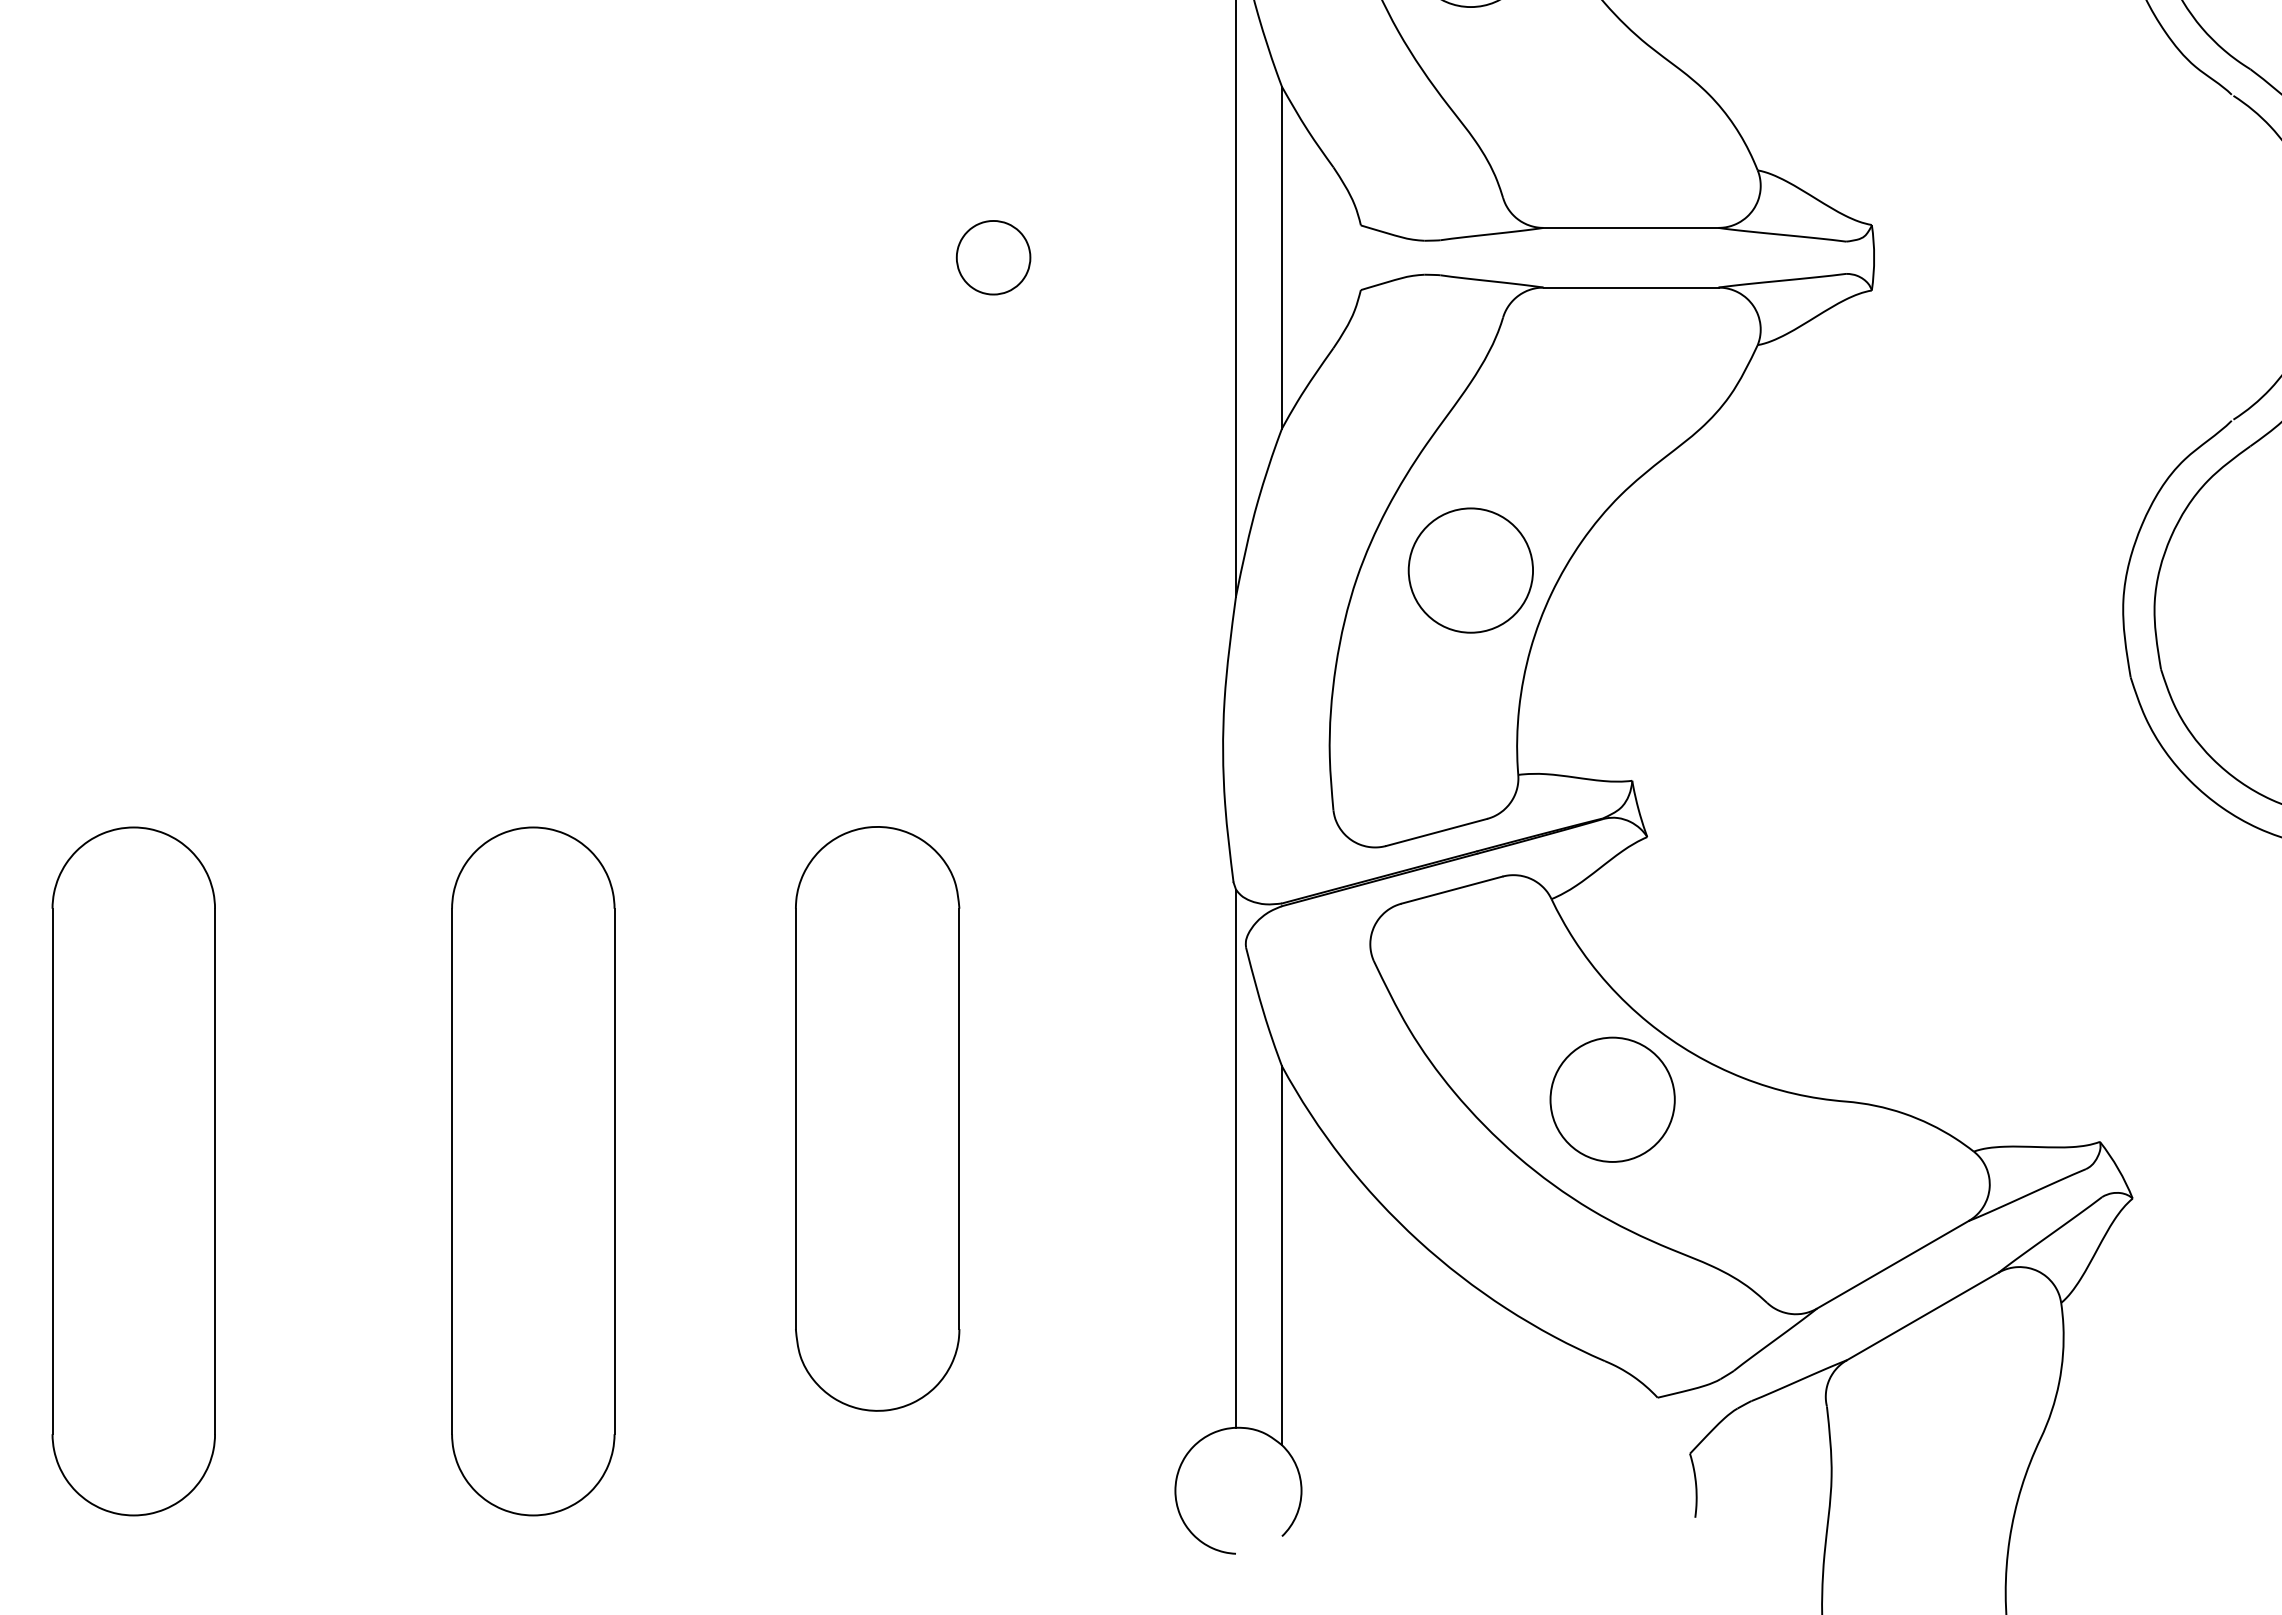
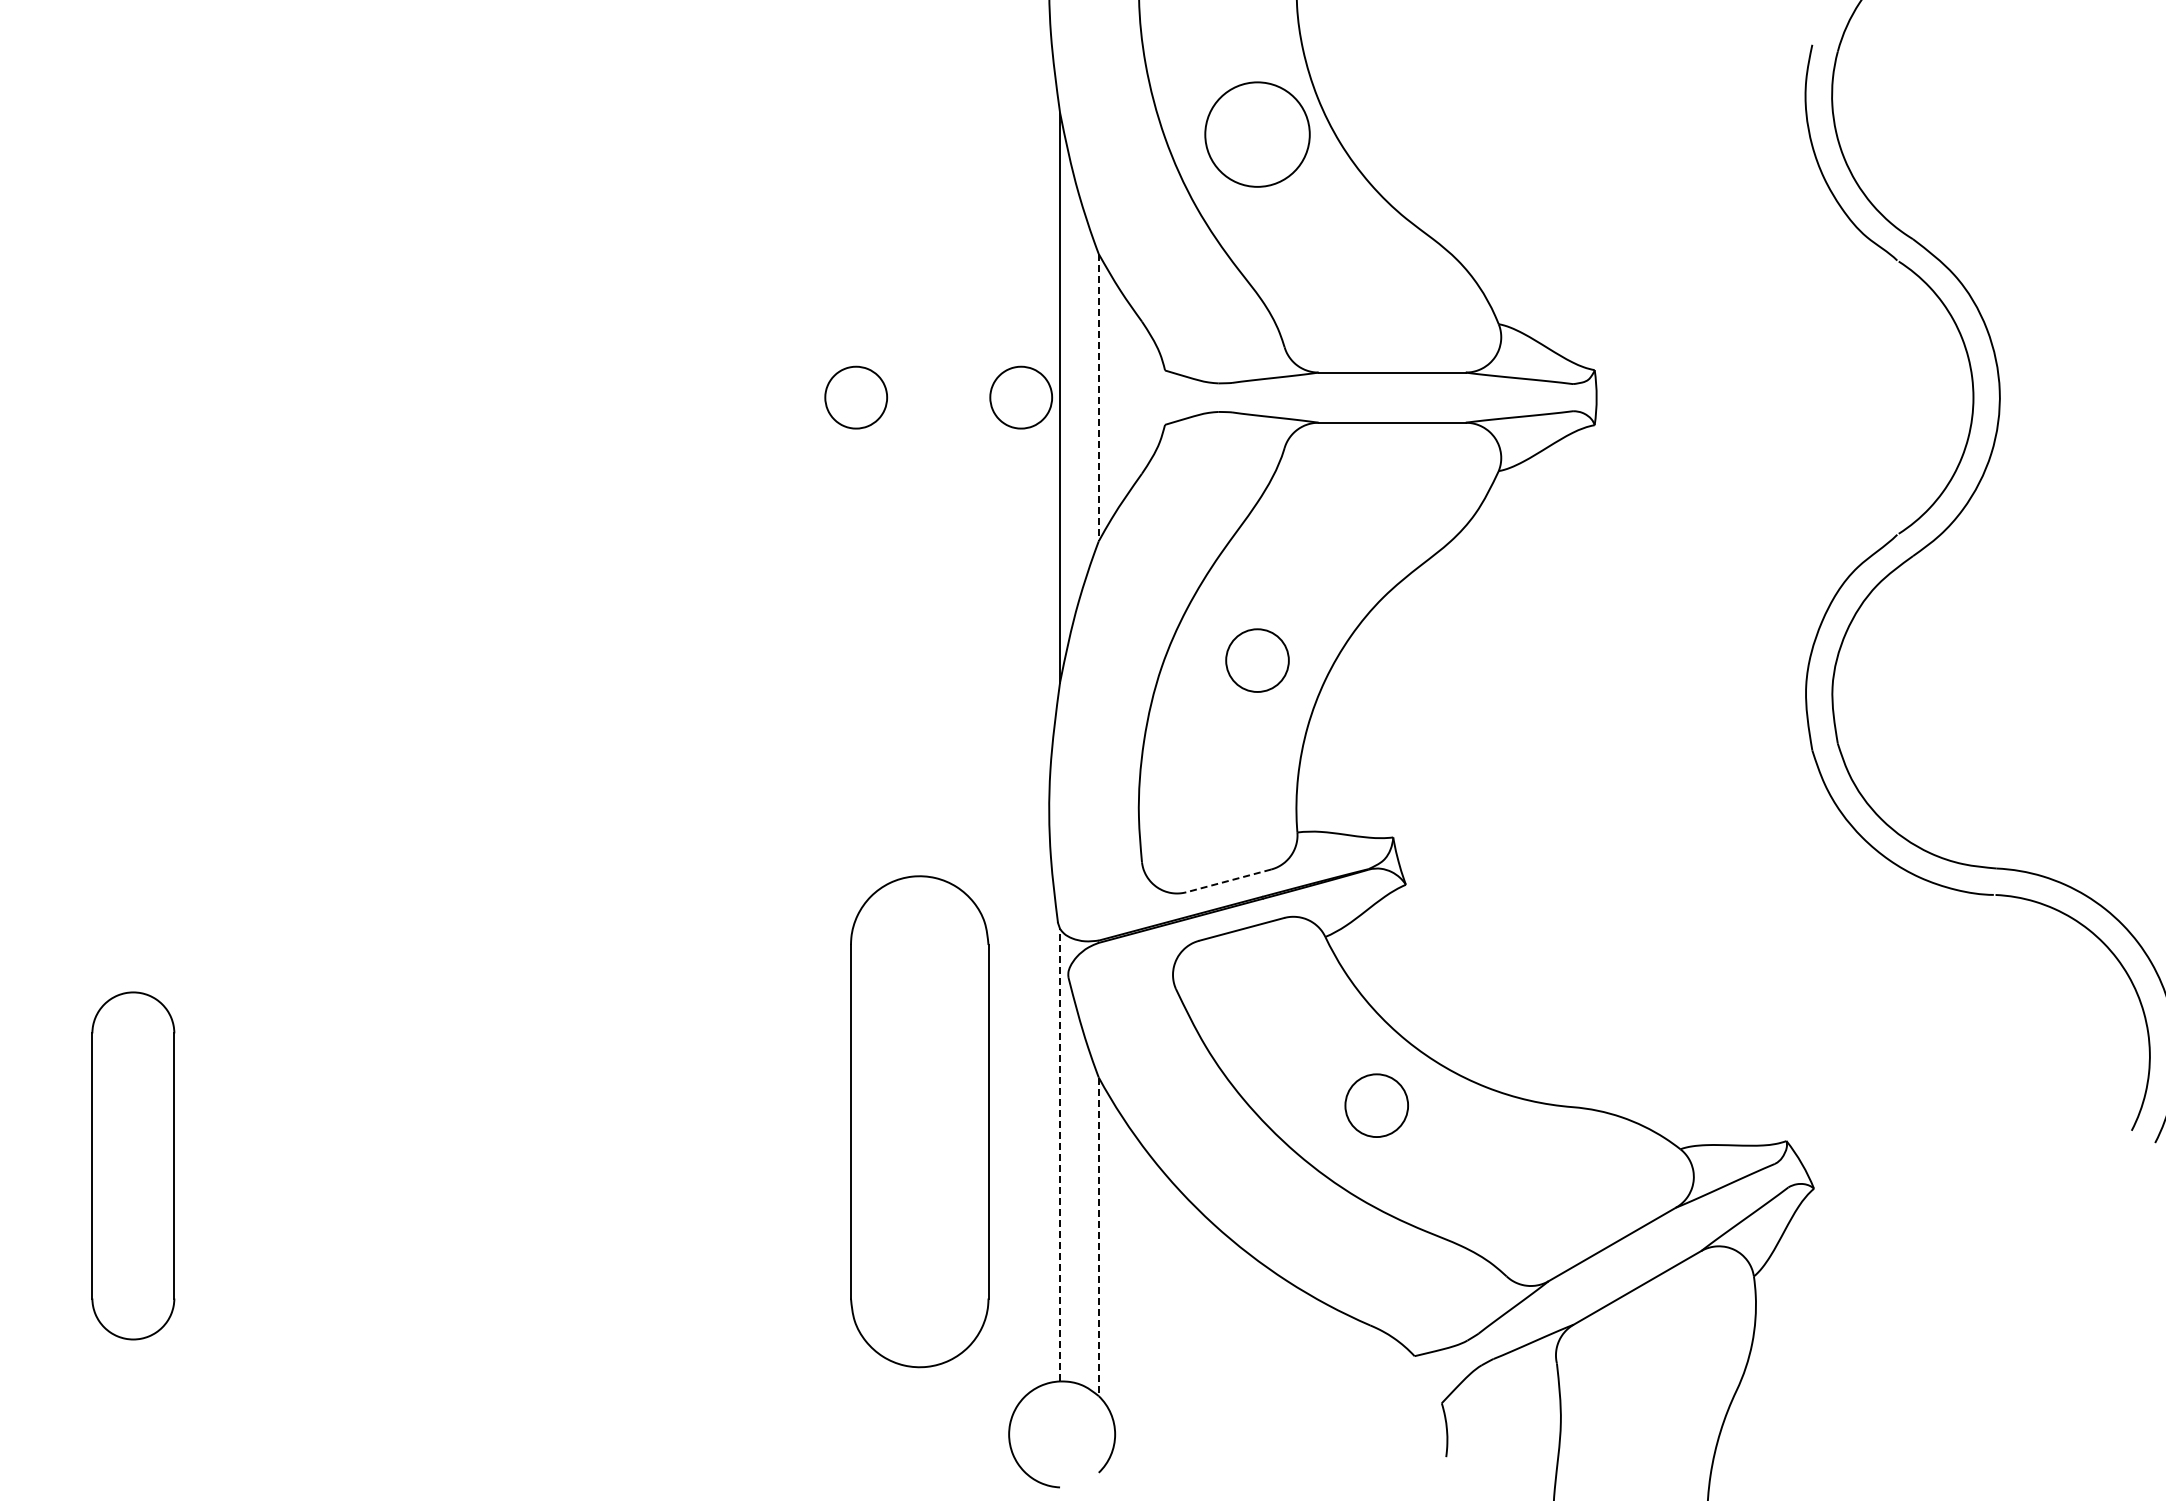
part: (1190, 257) -> (1021, 397), added
line: (1281, 257) -> (1098, 397), solid -> dashed
circle: (1470, 570) -> (1257, 660), size x0.6
line: (1436, 831) -> (1228, 880), solid -> dashed
circle: (1612, 1099) -> (1376, 1105), size x0.6
part: (877, 1118) -> (919, 1121), moved
line: (1236, 1157) -> (1060, 1154), solid -> dashed
part: (134, 1170) -> (133, 1165), size x0.6
part: (533, 1170) -> (469, 1165), removed
line: (1281, 1256) -> (1098, 1237), solid -> dashed

